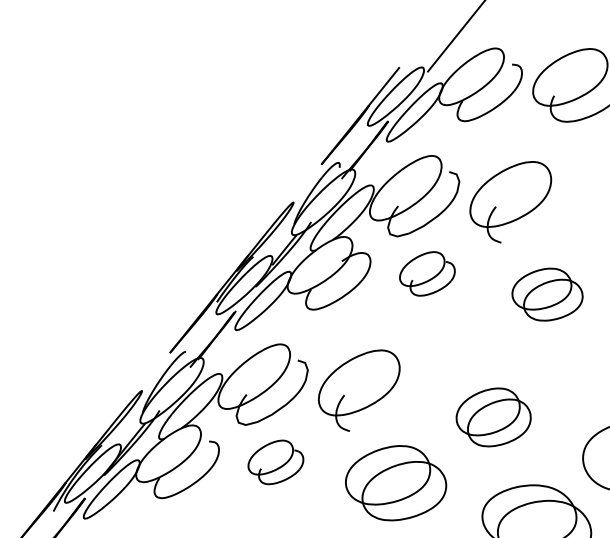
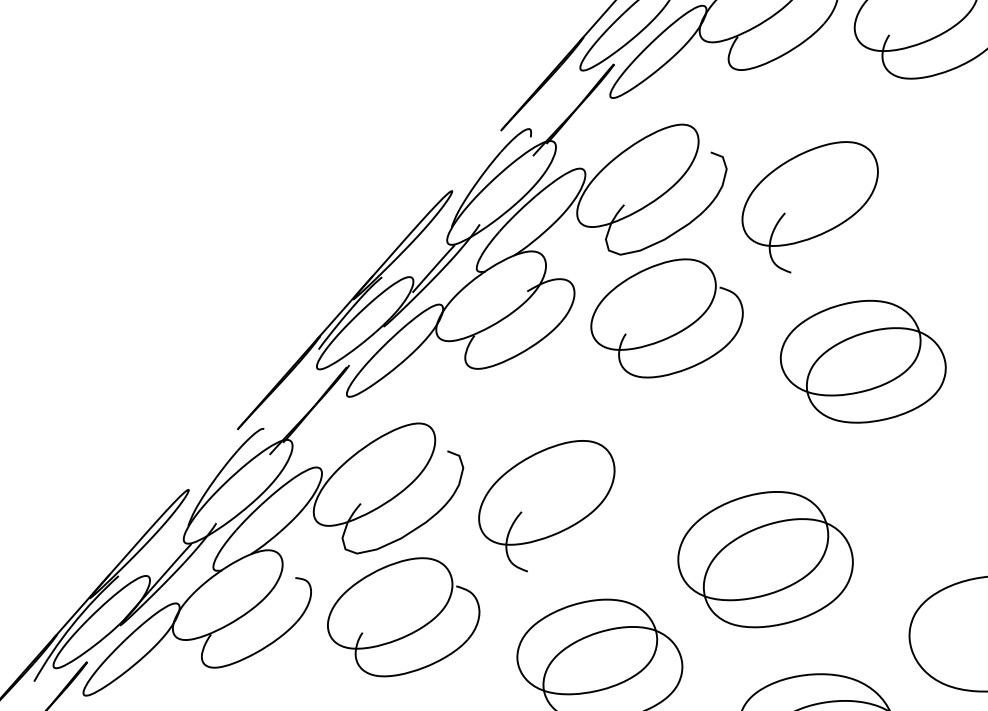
part: (427, 273) -> (667, 317), size x1.67
part: (547, 294) -> (863, 361), size x1.43
part: (493, 417) -> (765, 559), size x1.43
part: (275, 462) -> (403, 617), size x1.67

